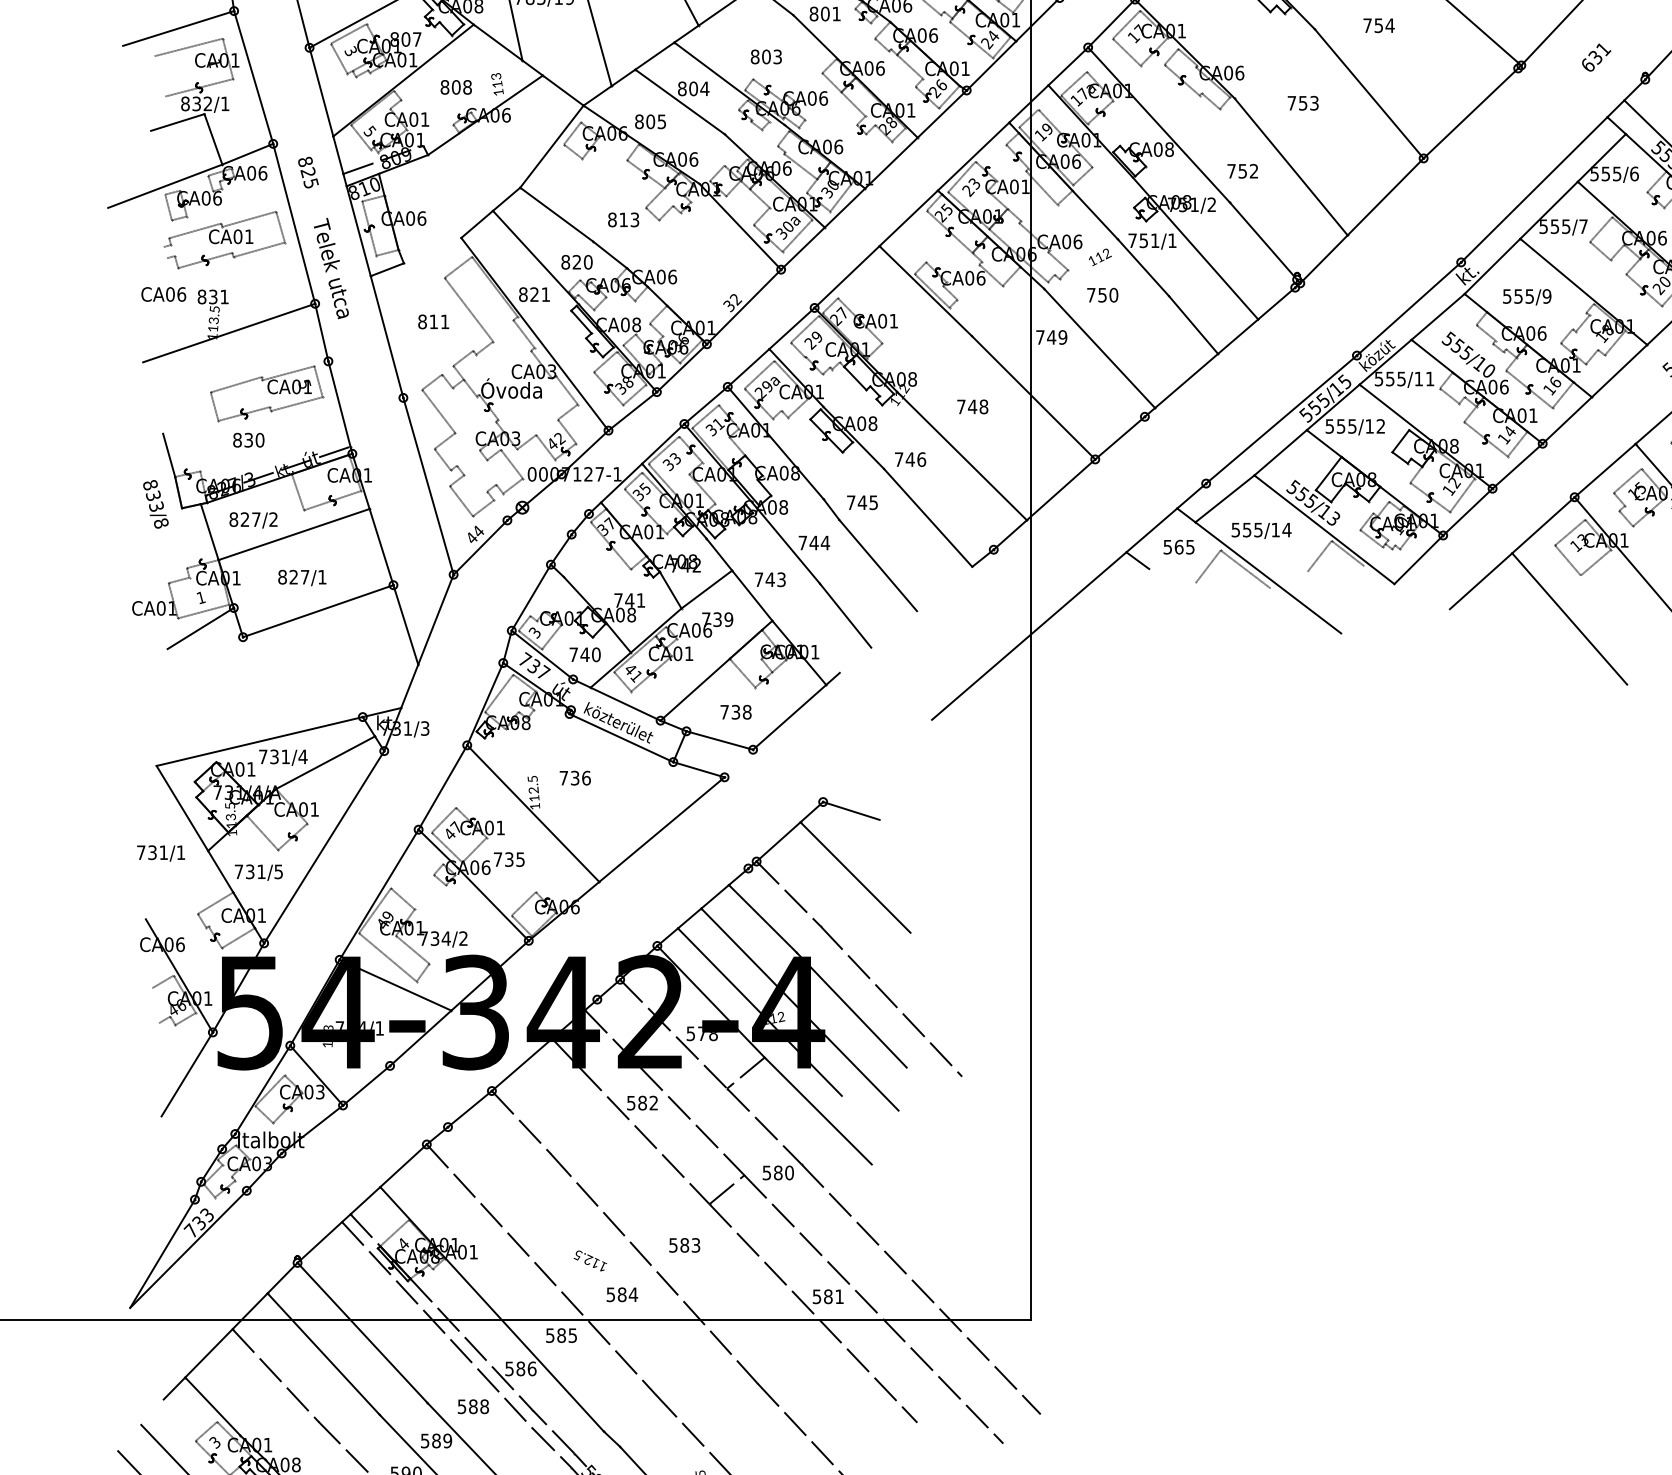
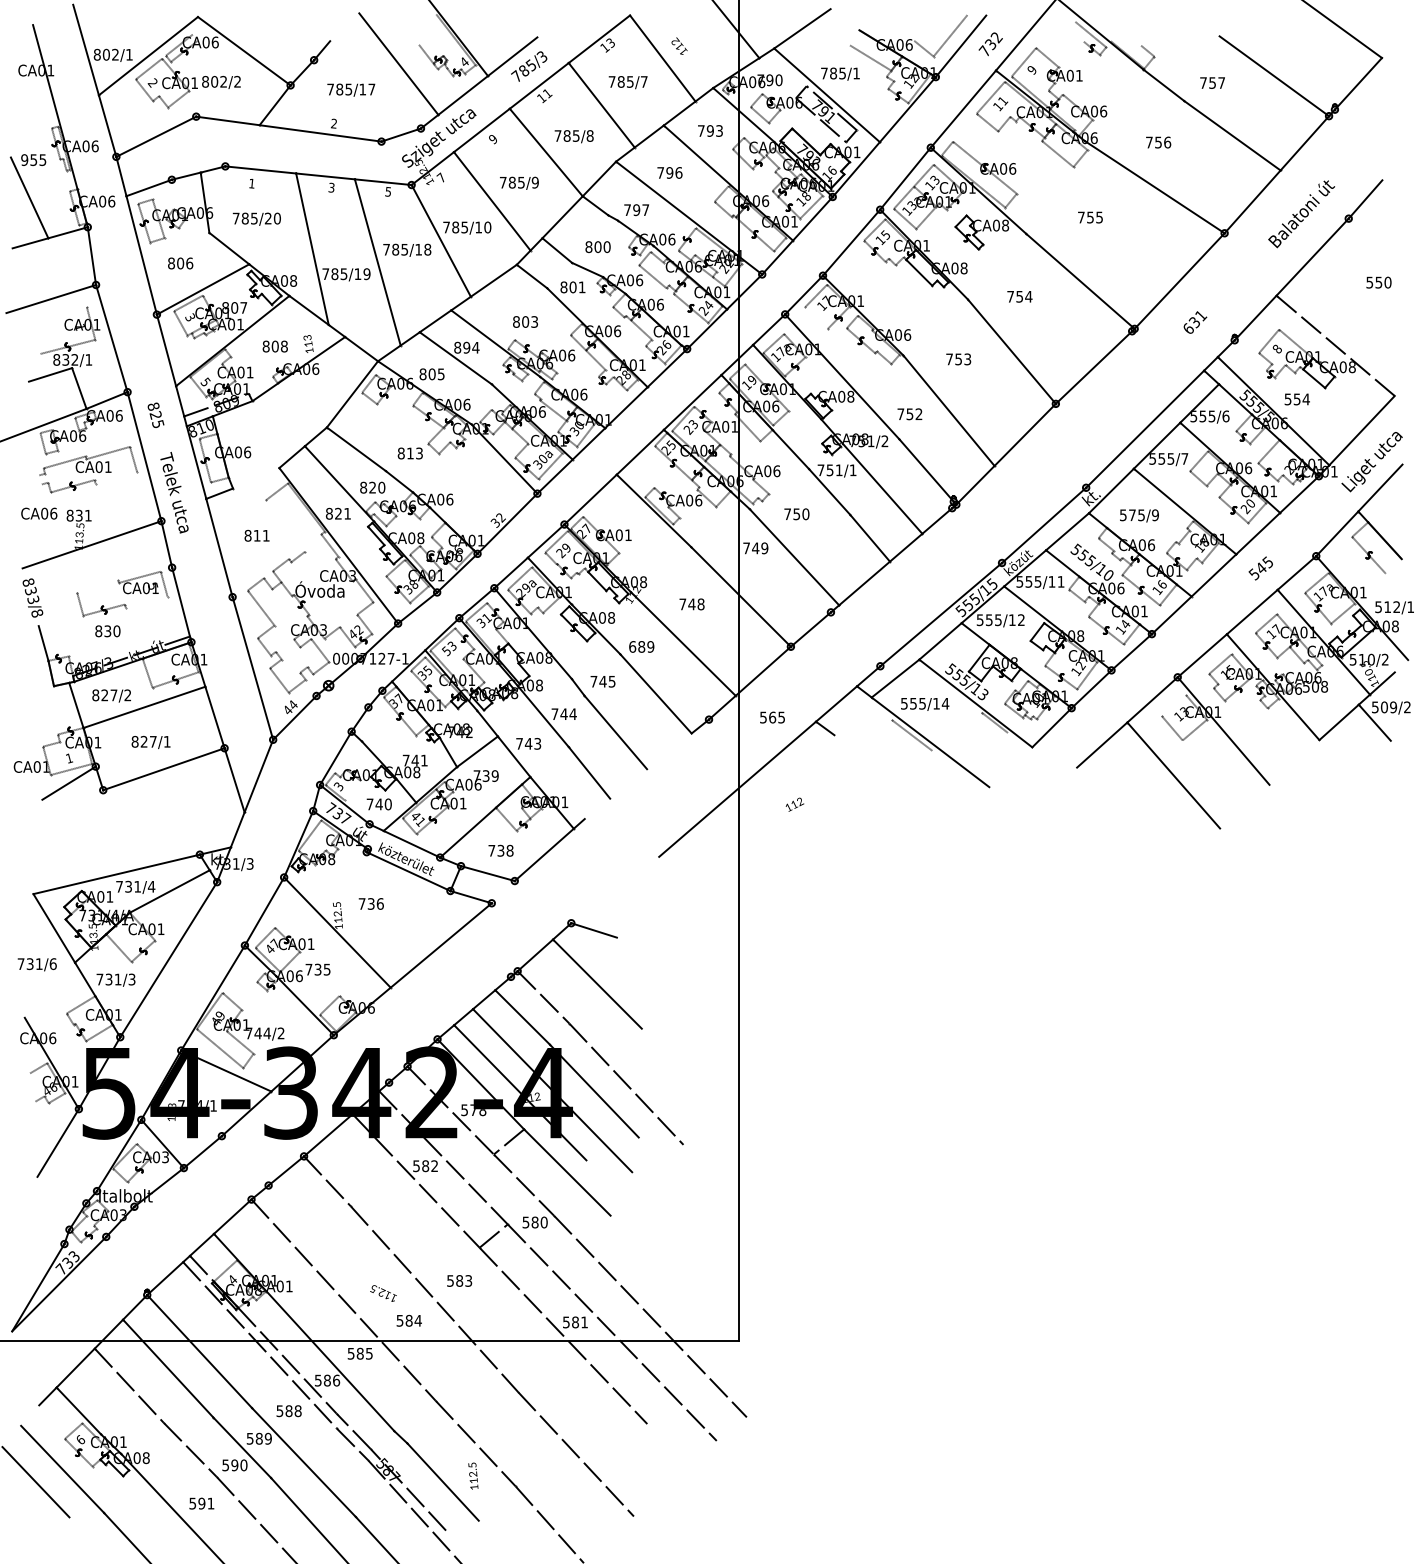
line: (187, 47) -> (58, 314), removed
line: (1126, 52) -> (816, 318), removed
text: (693, 88) -> (466, 347), 804 -> 894
line: (259, 249) -> (116, 477), removed
text: (1099, 257) -> (794, 804), moved
text: (1518, 296) -> (1132, 515), 555/9 -> 575/9
line: (468, 309) -> (285, 525), removed
line: (235, 384) -> (97, 586), removed
line: (296, 403) -> (146, 601), removed
text: (910, 459) -> (641, 646), 746 -> 689
text: (668, 462) -> (446, 649), 33 -> 53
text: (155, 503) -> (32, 597), moved
line: (1569, 532) -> (1173, 705), removed
text: (1179, 547) -> (772, 717), moved
line: (1319, 555) -> (971, 724), removed
line: (1207, 566) -> (881, 733), removed
line: (551, 637) -> (352, 790), removed
text: (180, 853) -> (52, 964), 731/1 -> 731/6
text: (279, 870) -> (132, 978), 731/5 -> 731/3
text: (434, 938) -> (257, 1033), 734/2 -> 744/2
text: (214, 1443) -> (80, 1440), 3 -> 6

